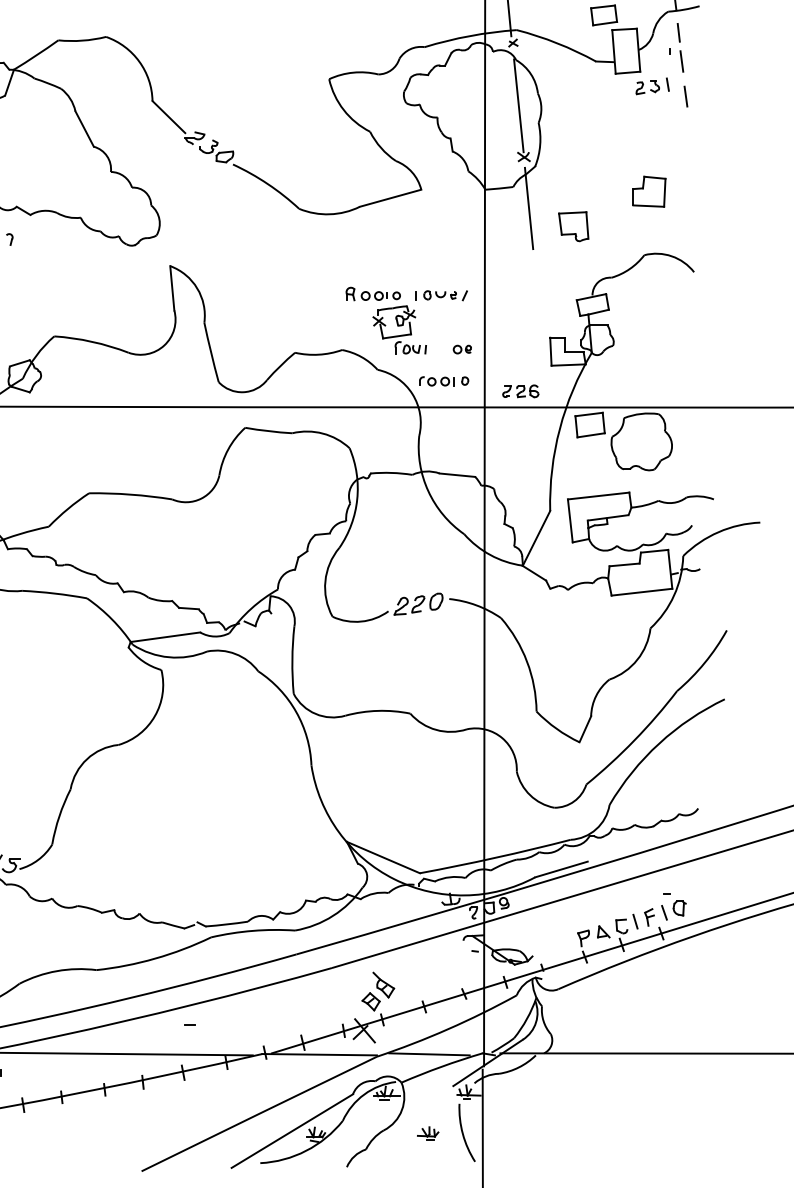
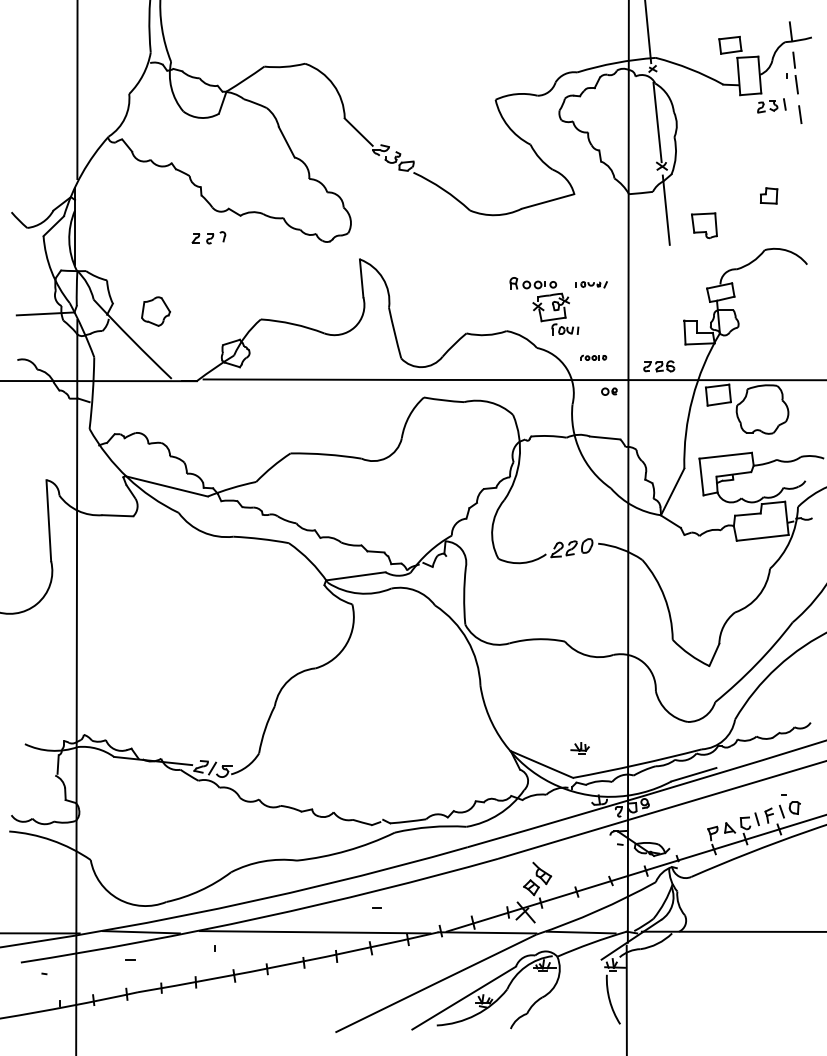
part: (648, 191) -> (768, 195), size x0.6
part: (441, 295) -> (591, 284), size x0.7
part: (462, 349) -> (609, 391), moved
part: (443, 380) -> (593, 357), size x0.6
part: (427, 1133) -> (579, 748), moved

